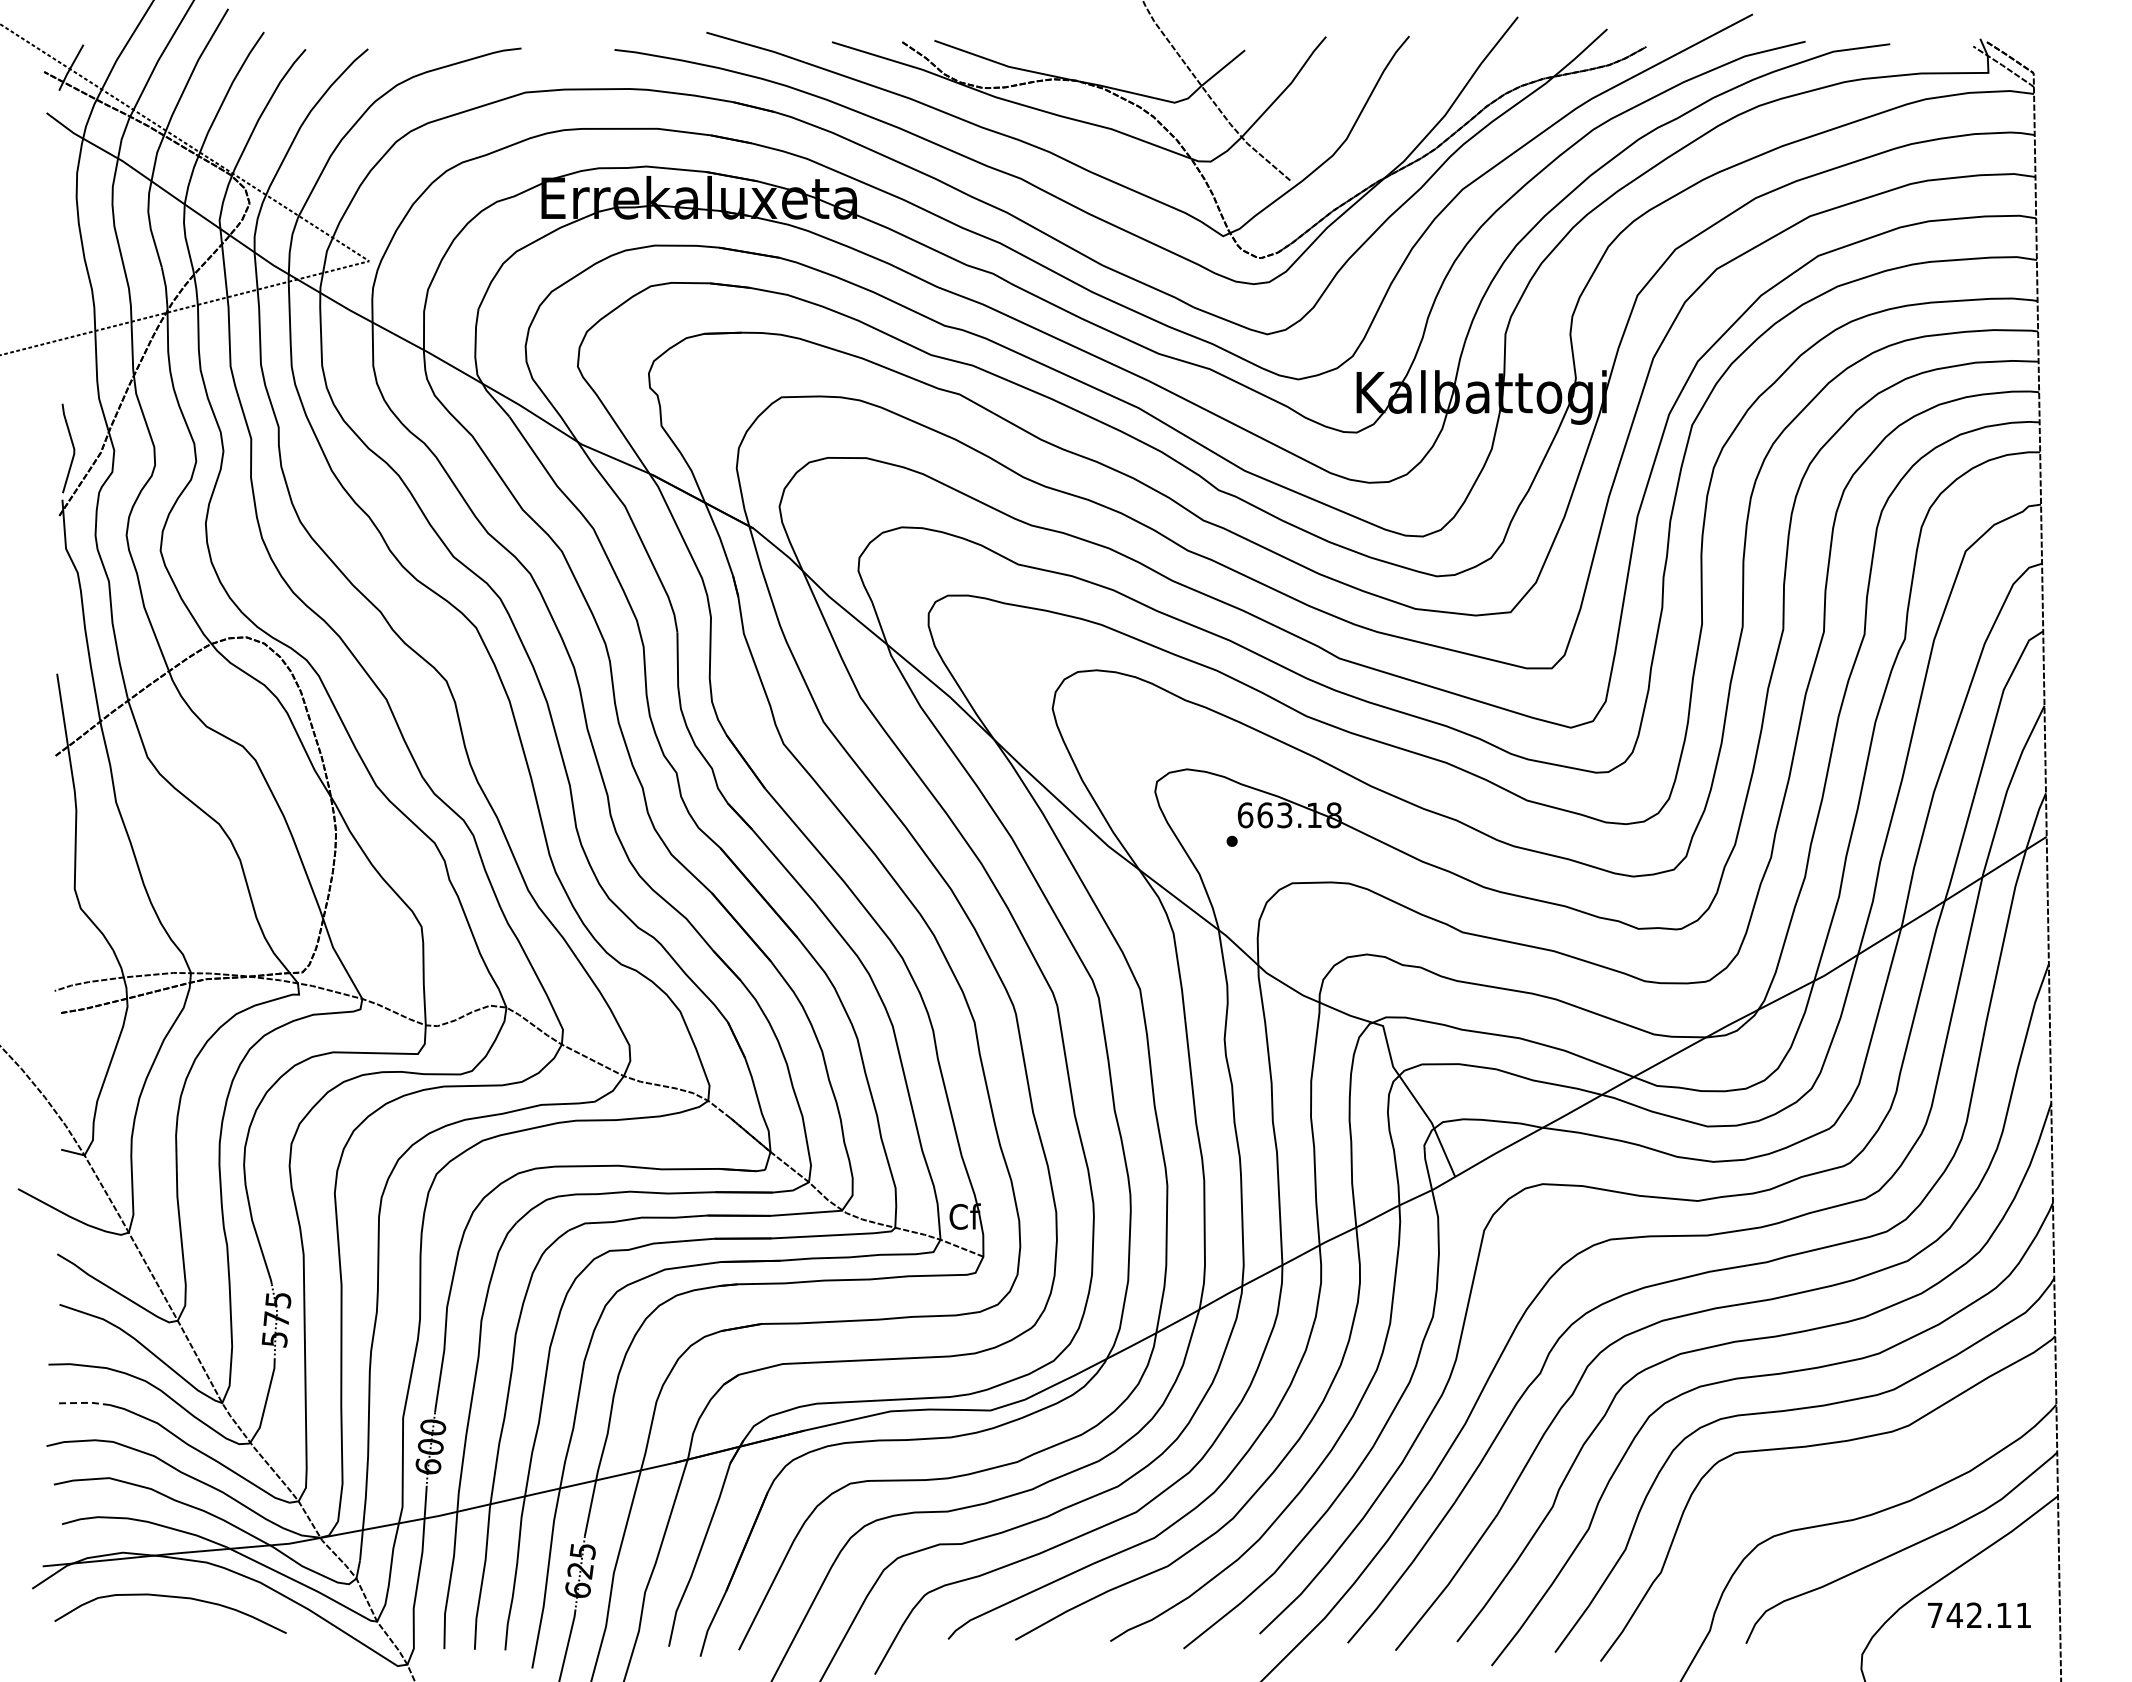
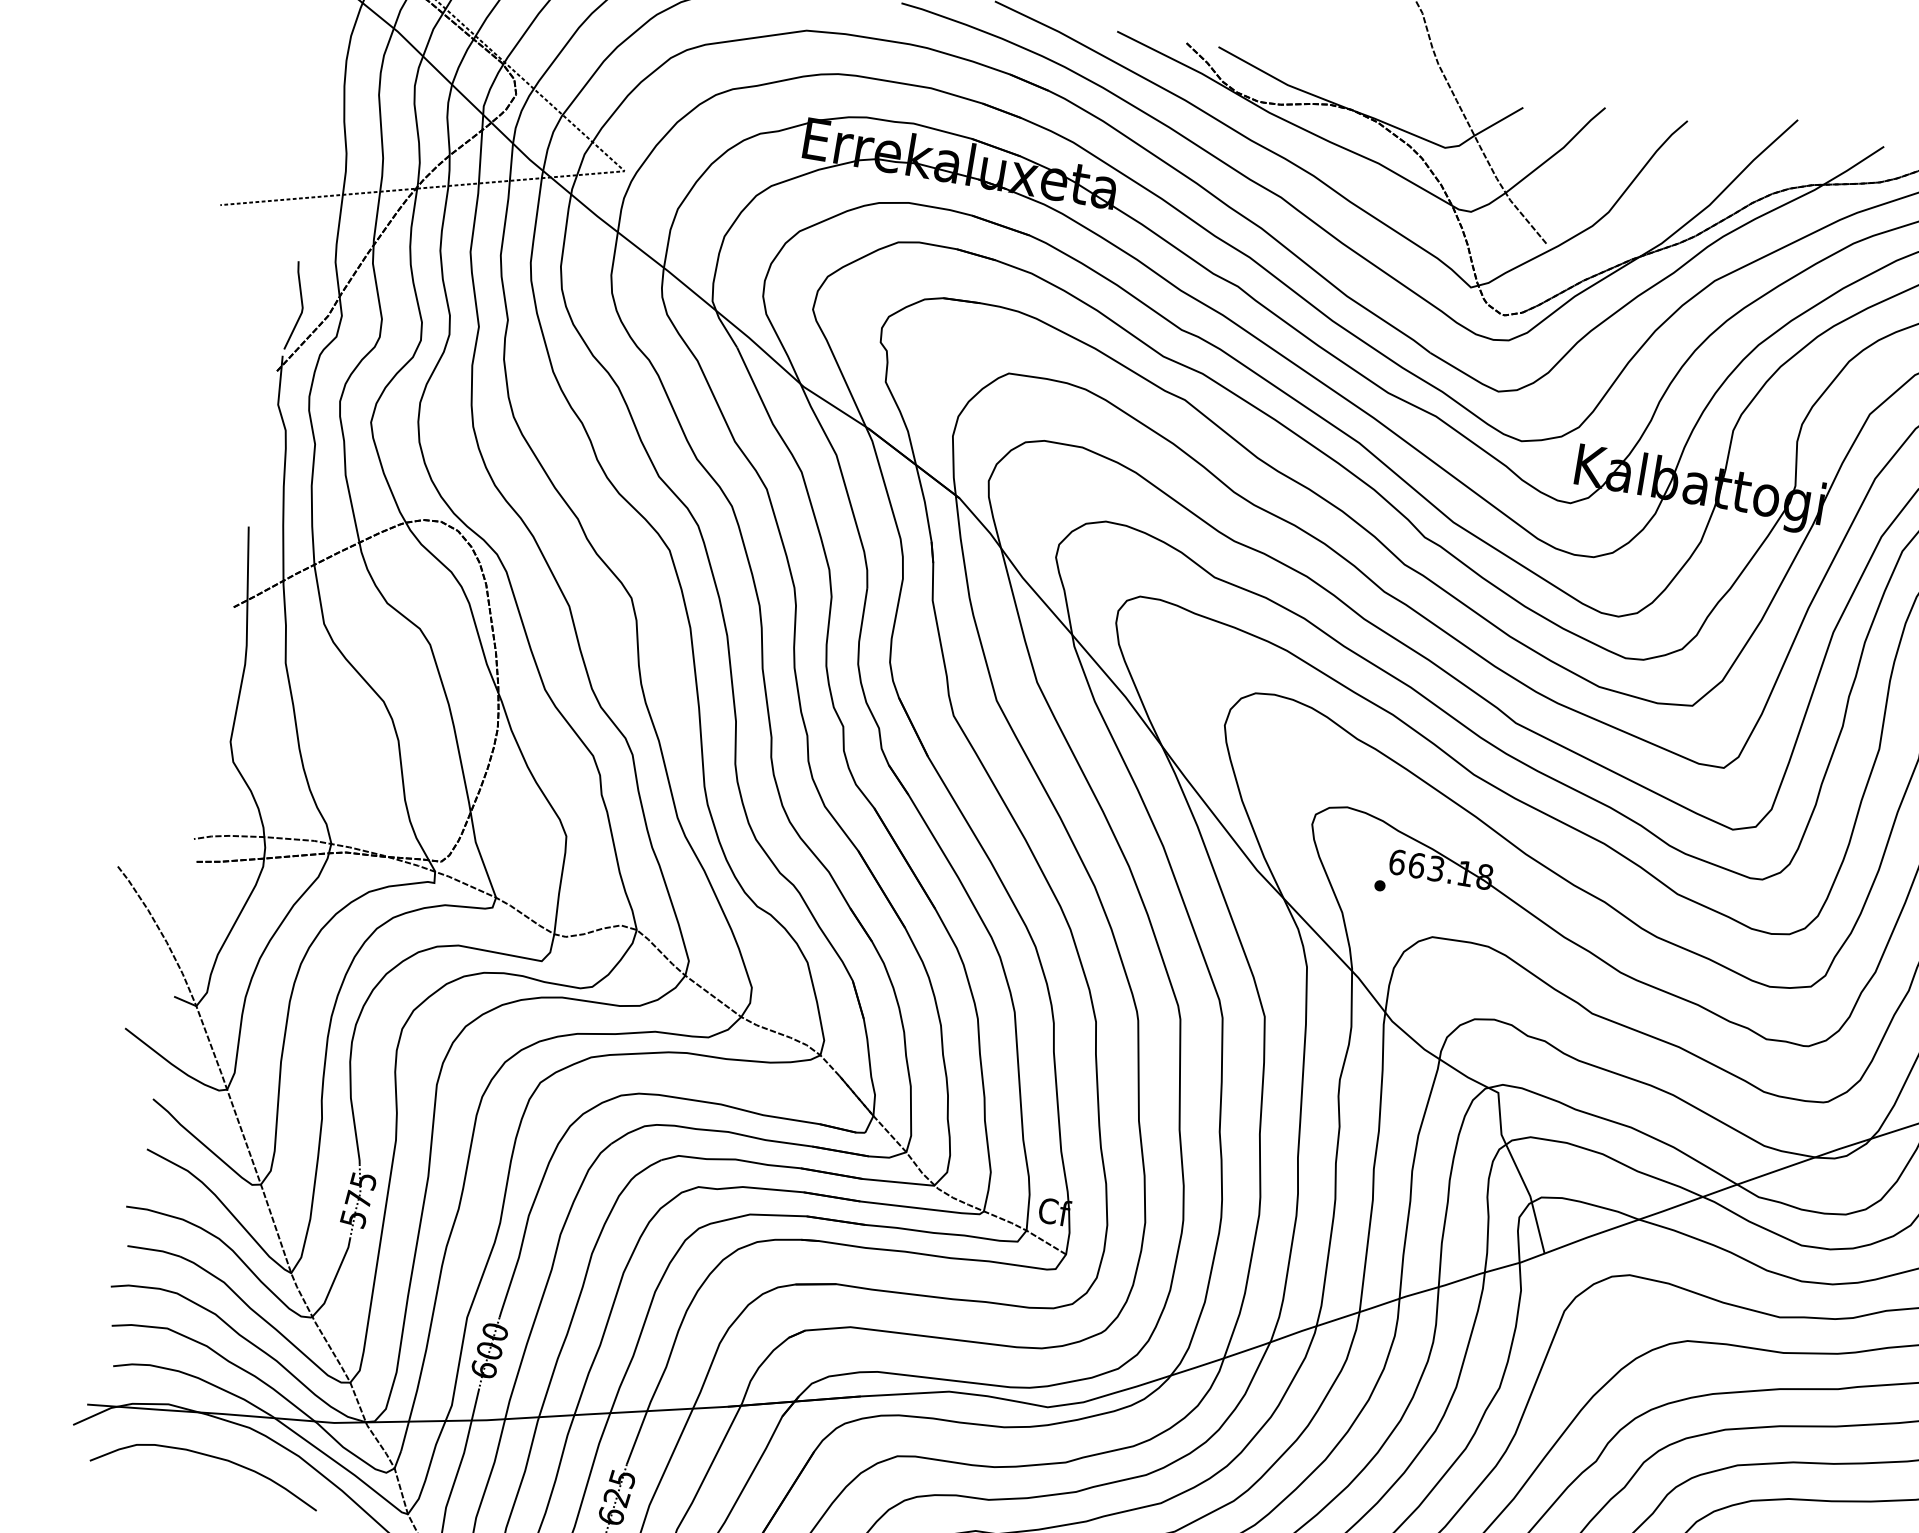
line: (84, 1402) -> (155, 1249), dashed -> solid

